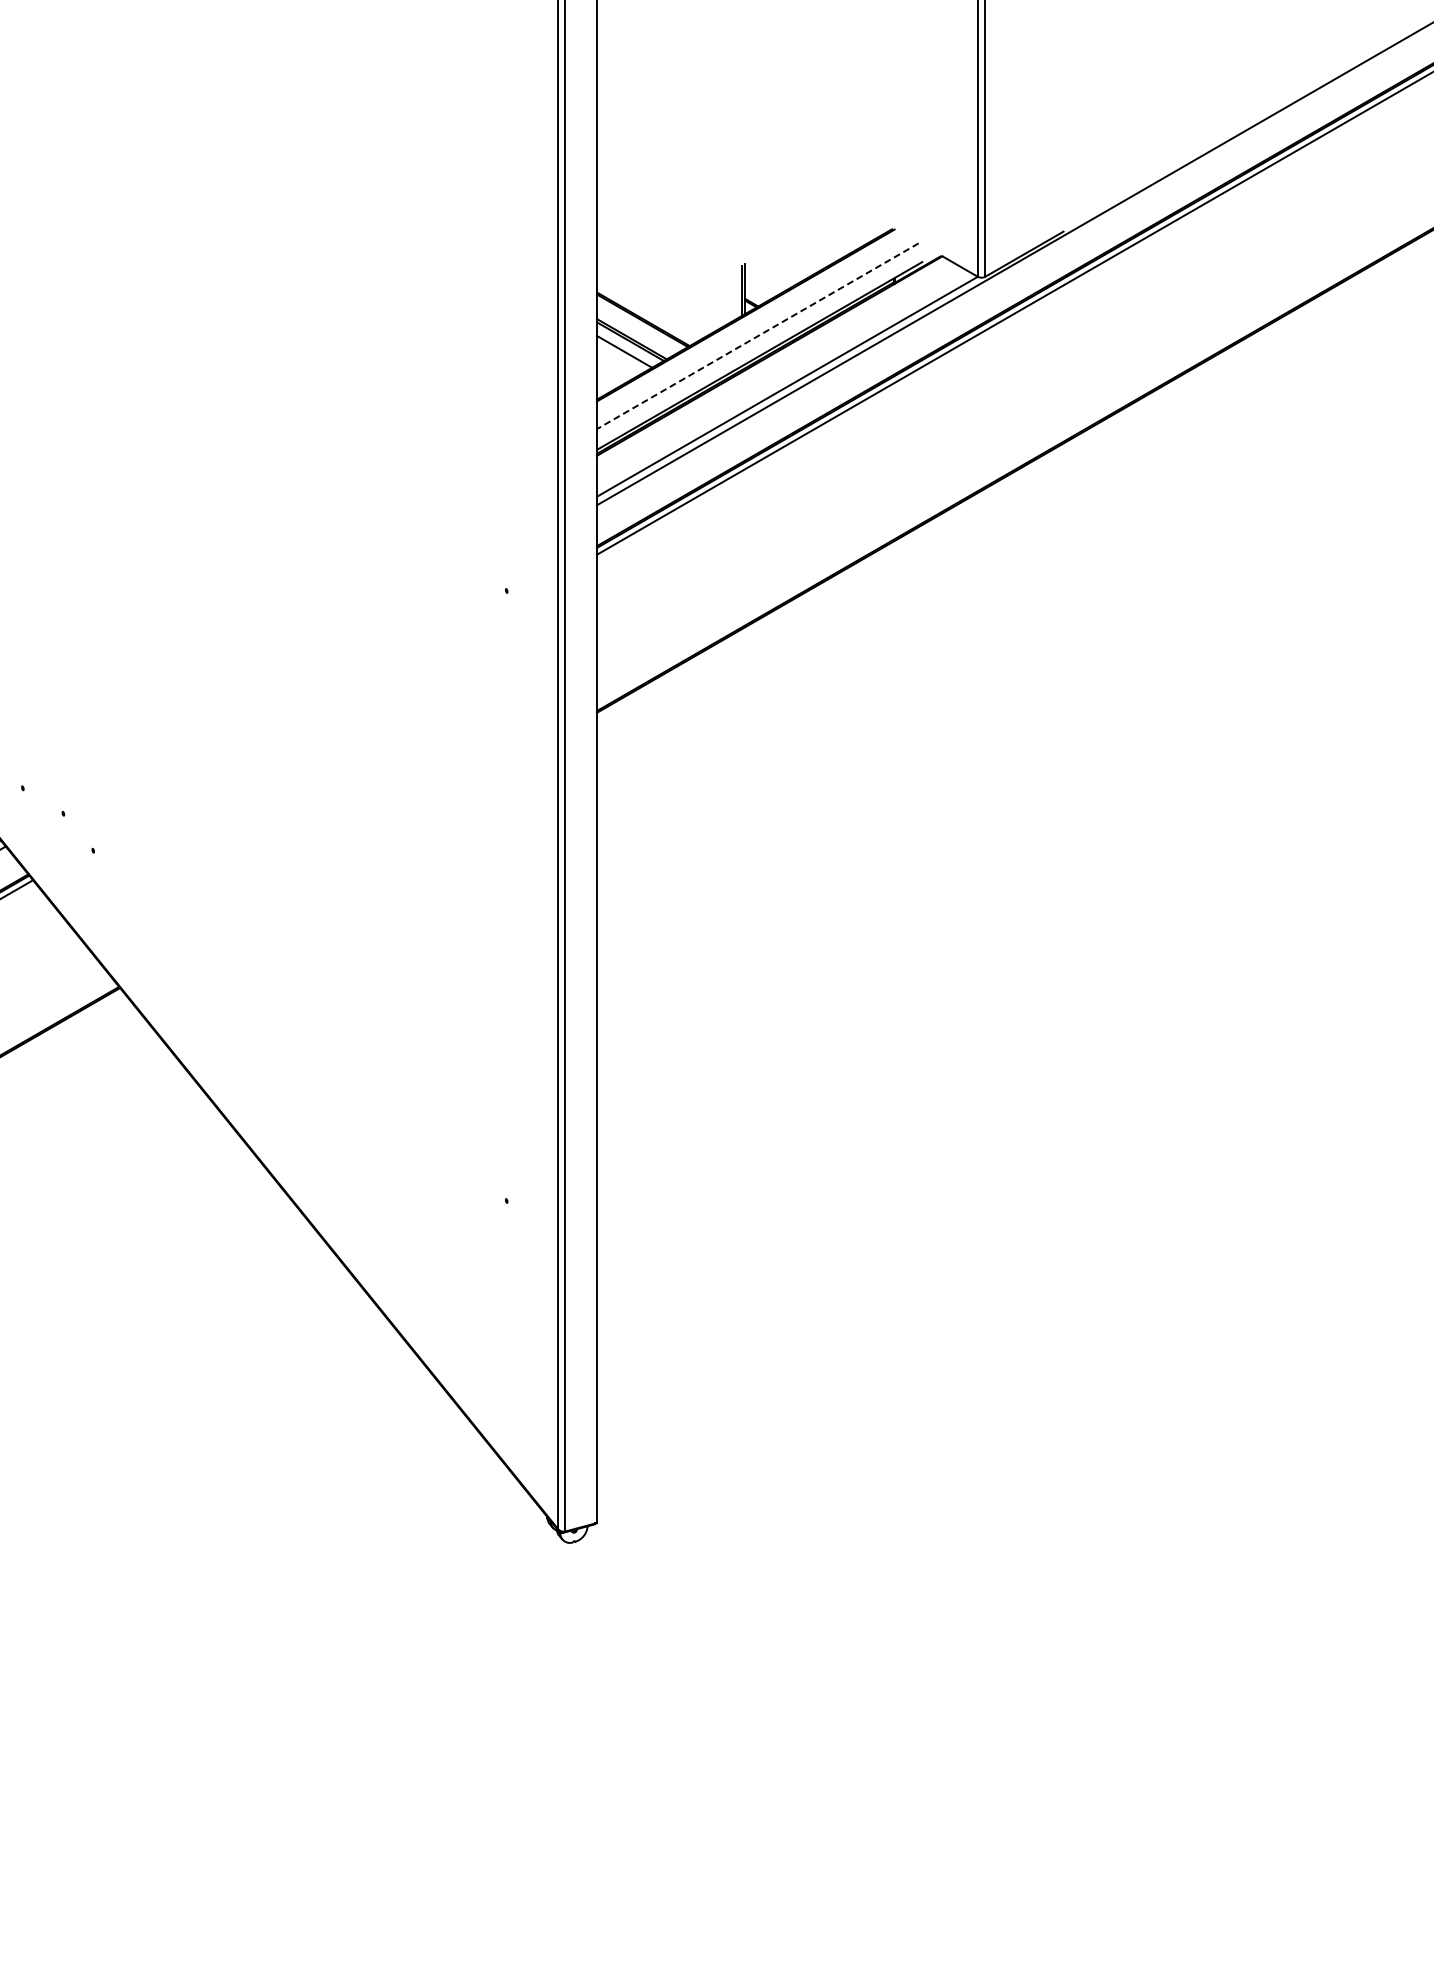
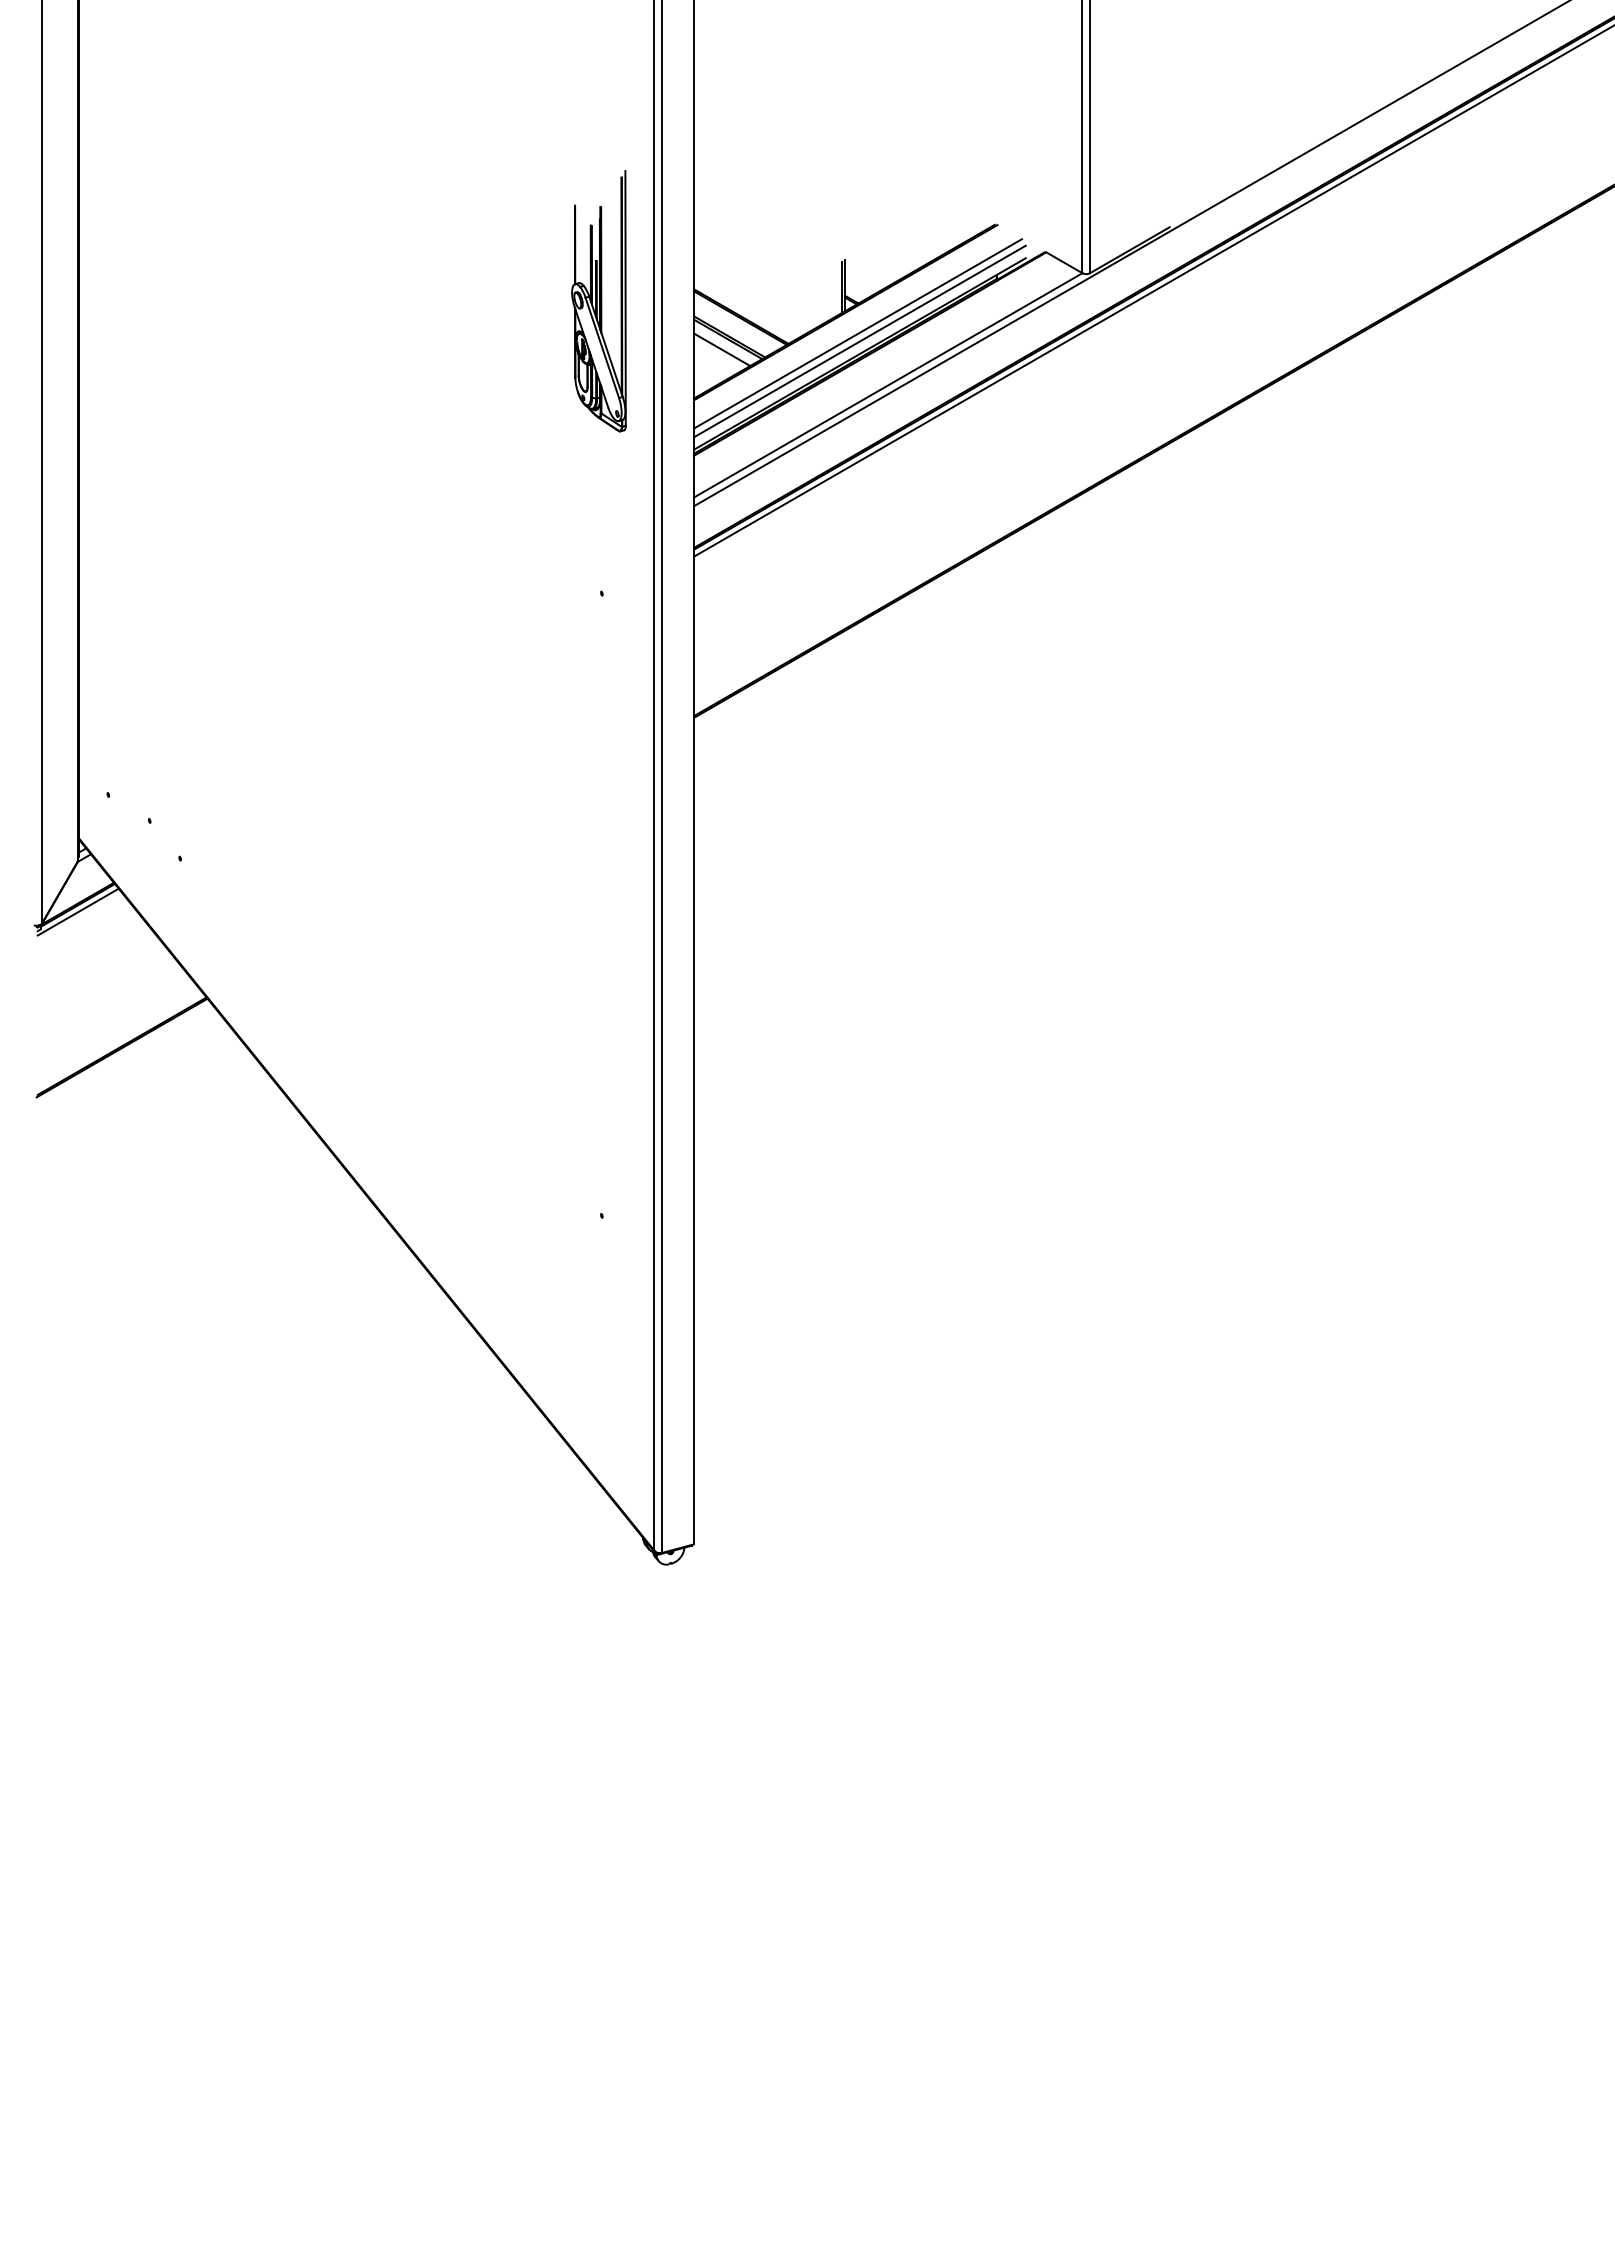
part: (503, 304) -> (598, 301), added
line: (757, 336) -> (857, 334), dashed -> solid
line: (759, 343) -> (859, 341), added

